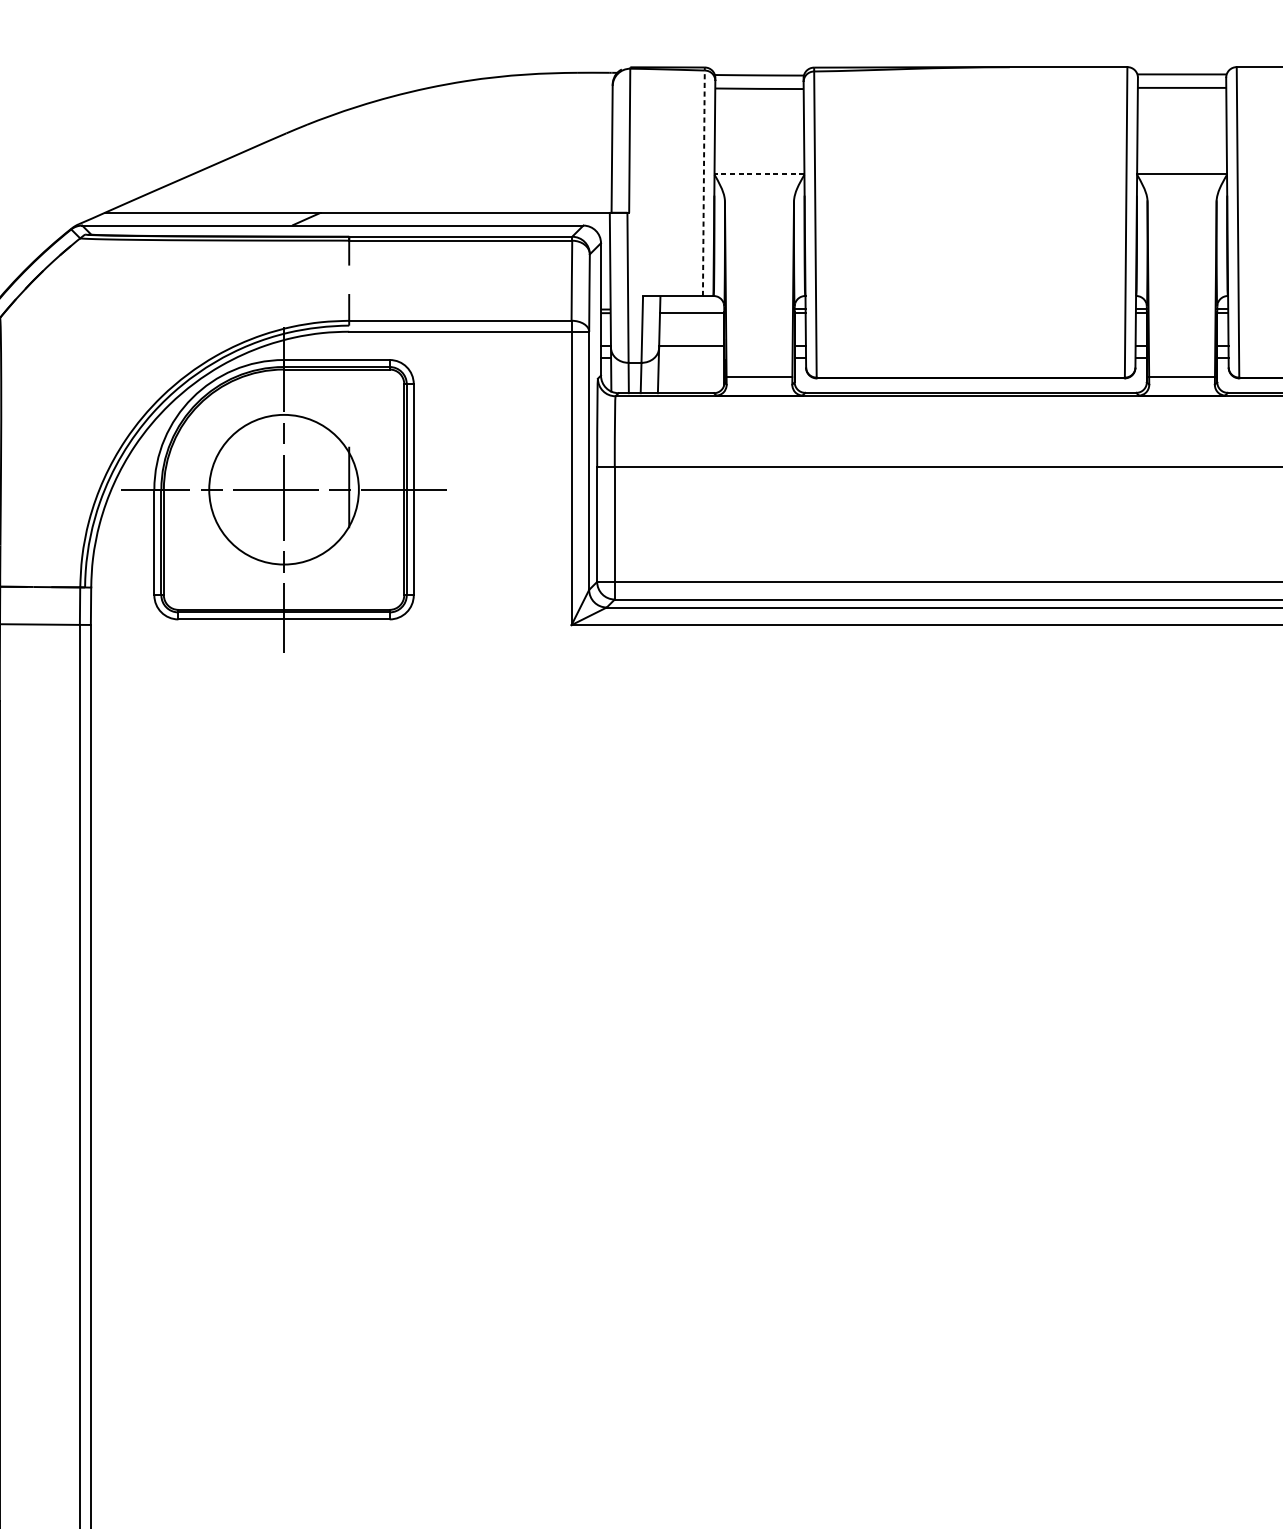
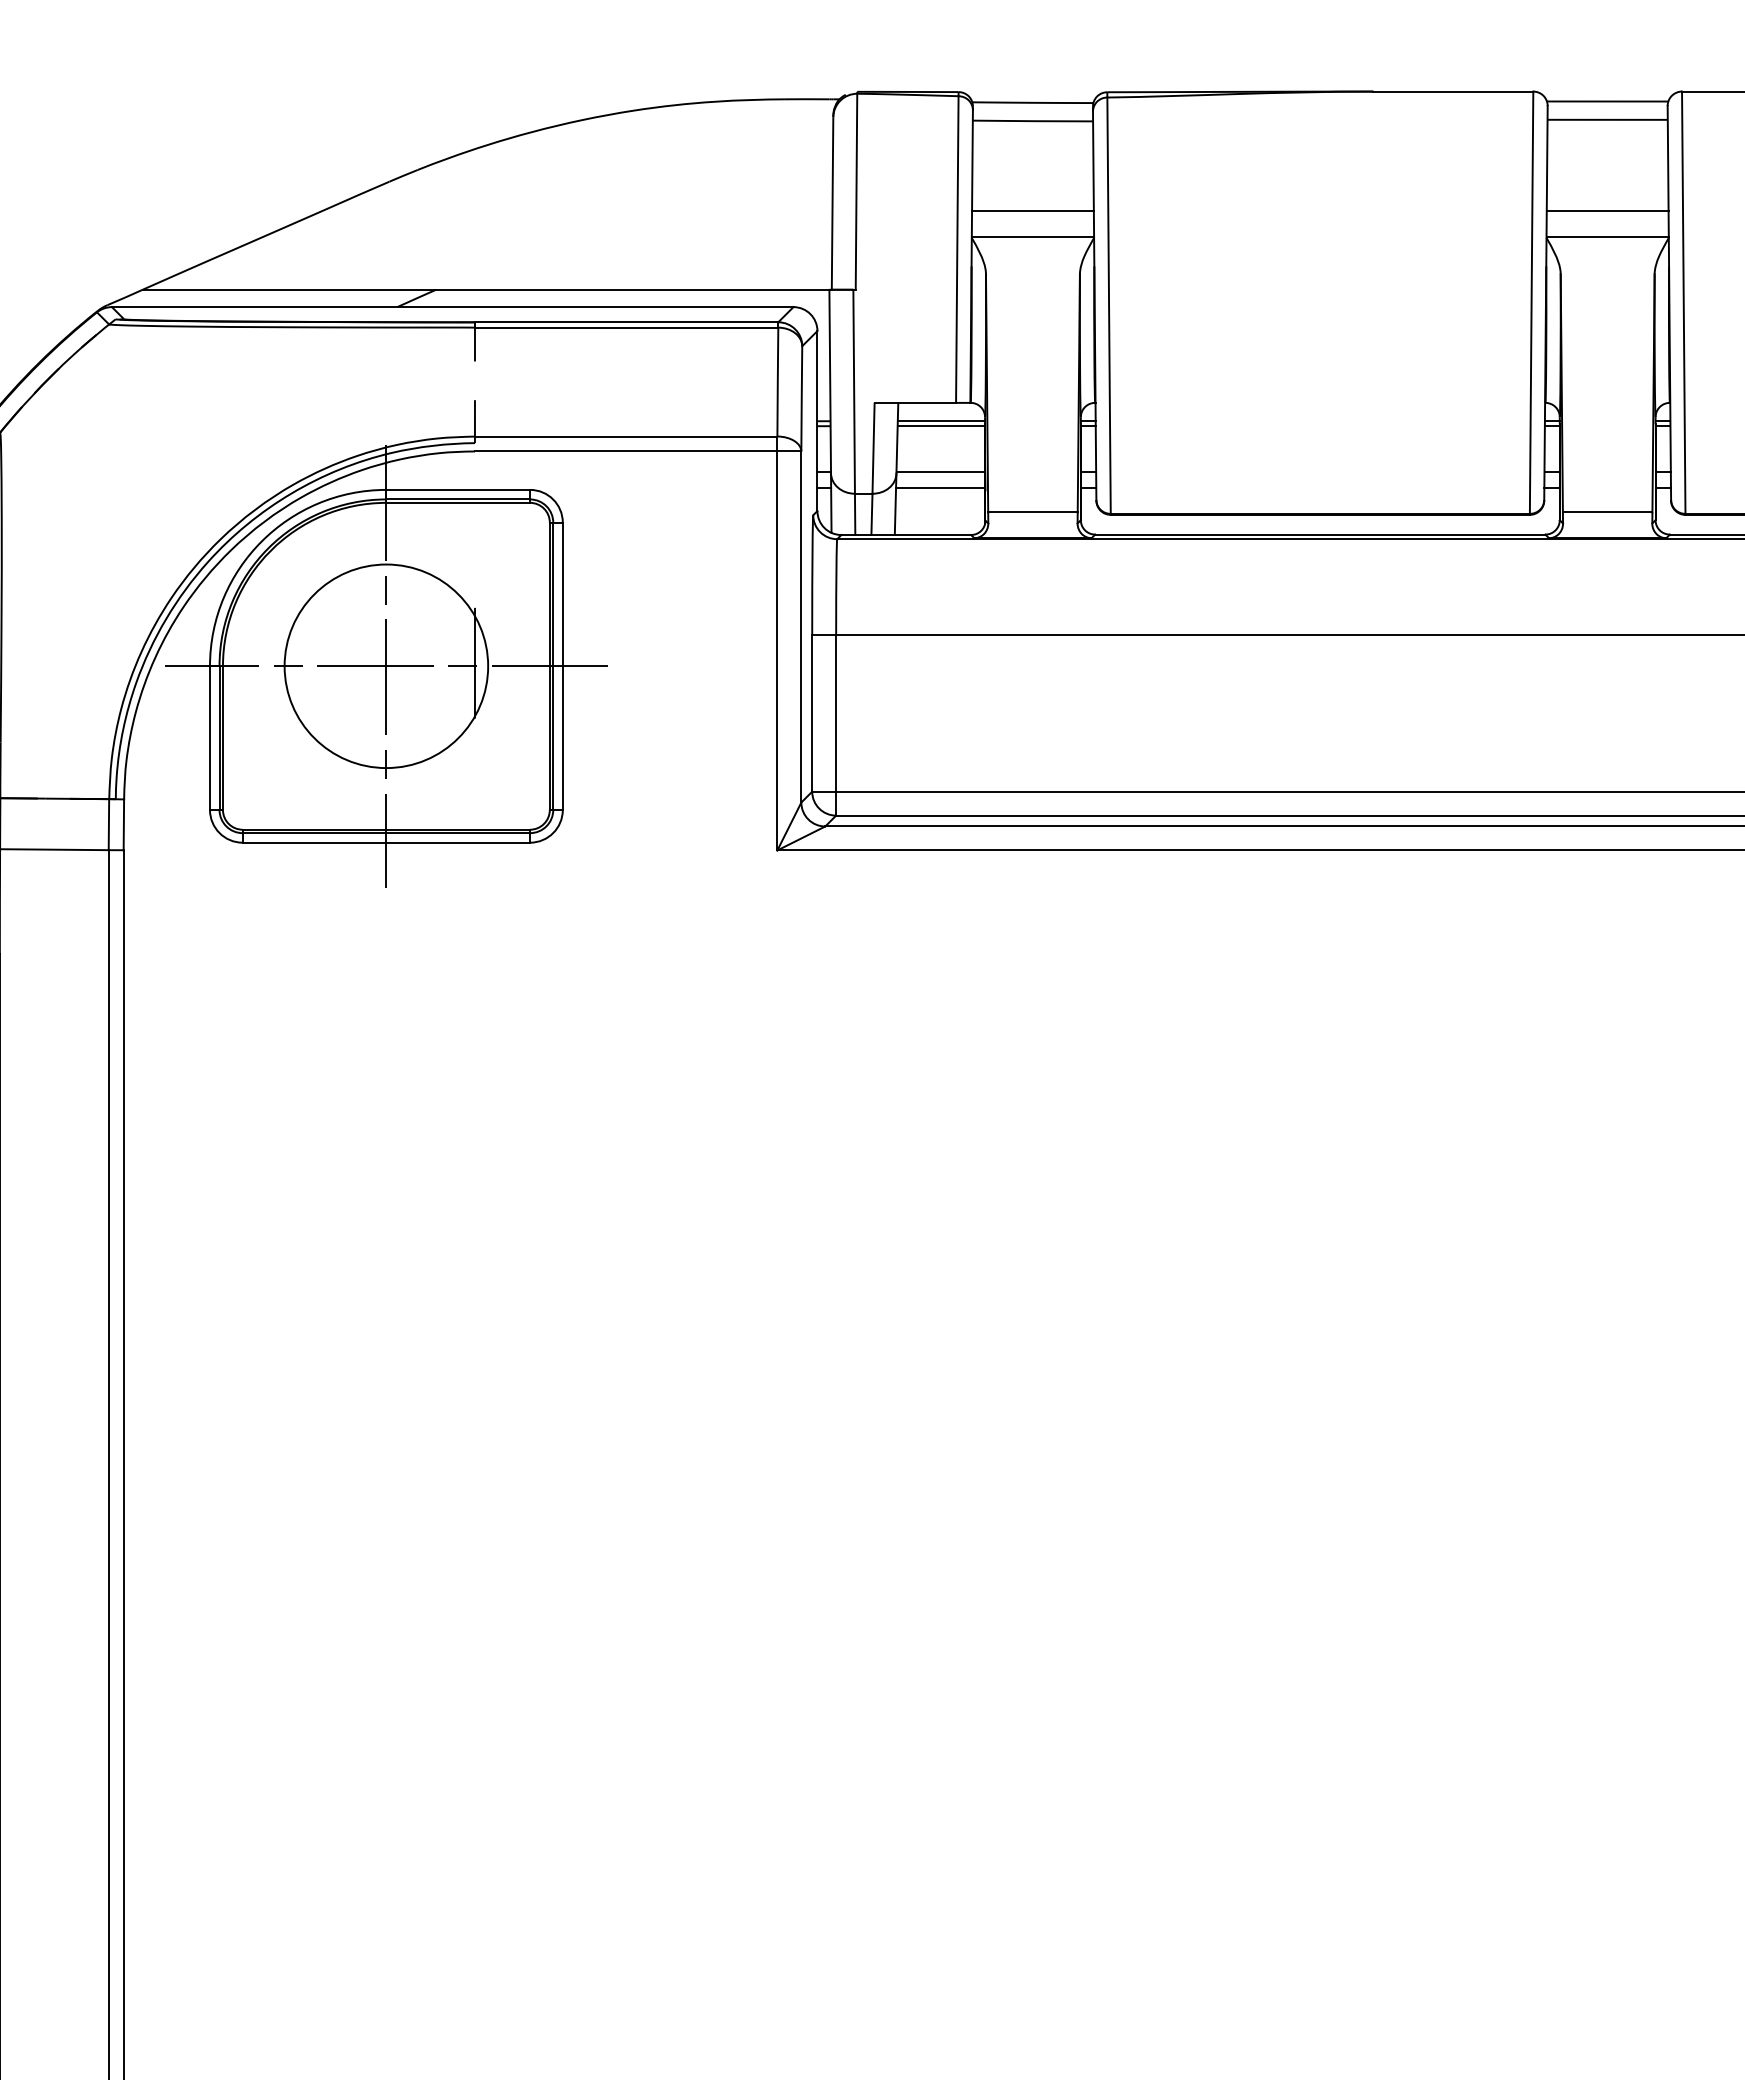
line: (759, 155) -> (1032, 211), added
line: (1181, 155) -> (1607, 211), added
line: (759, 174) -> (1032, 237), dashed -> solid
line: (704, 183) -> (957, 249), dashed -> solid
line: (692, 309) -> (941, 421), added
line: (691, 358) -> (940, 487), added

